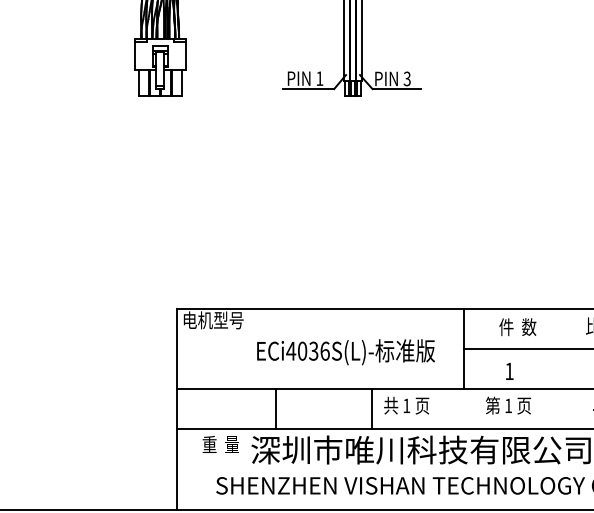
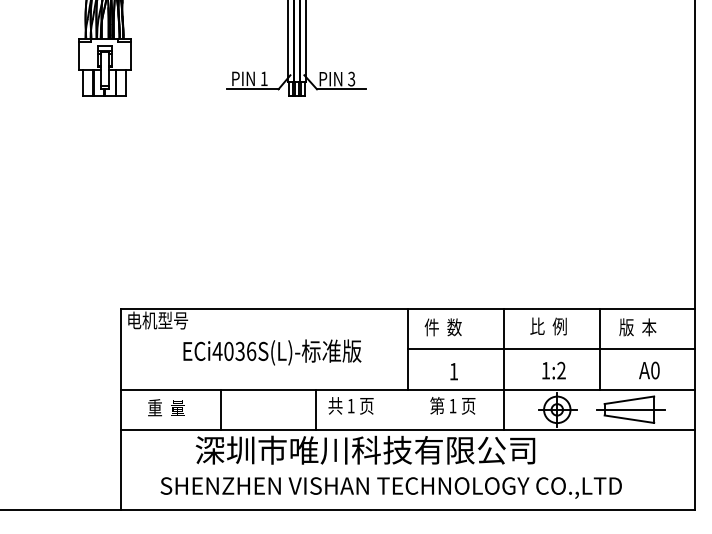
text: (517, 327) -> (442, 327), moved
text: (346, 352) -> (272, 352), moved
line: (560, 369) -> (504, 369), added
text: (221, 444) -> (166, 407), moved

